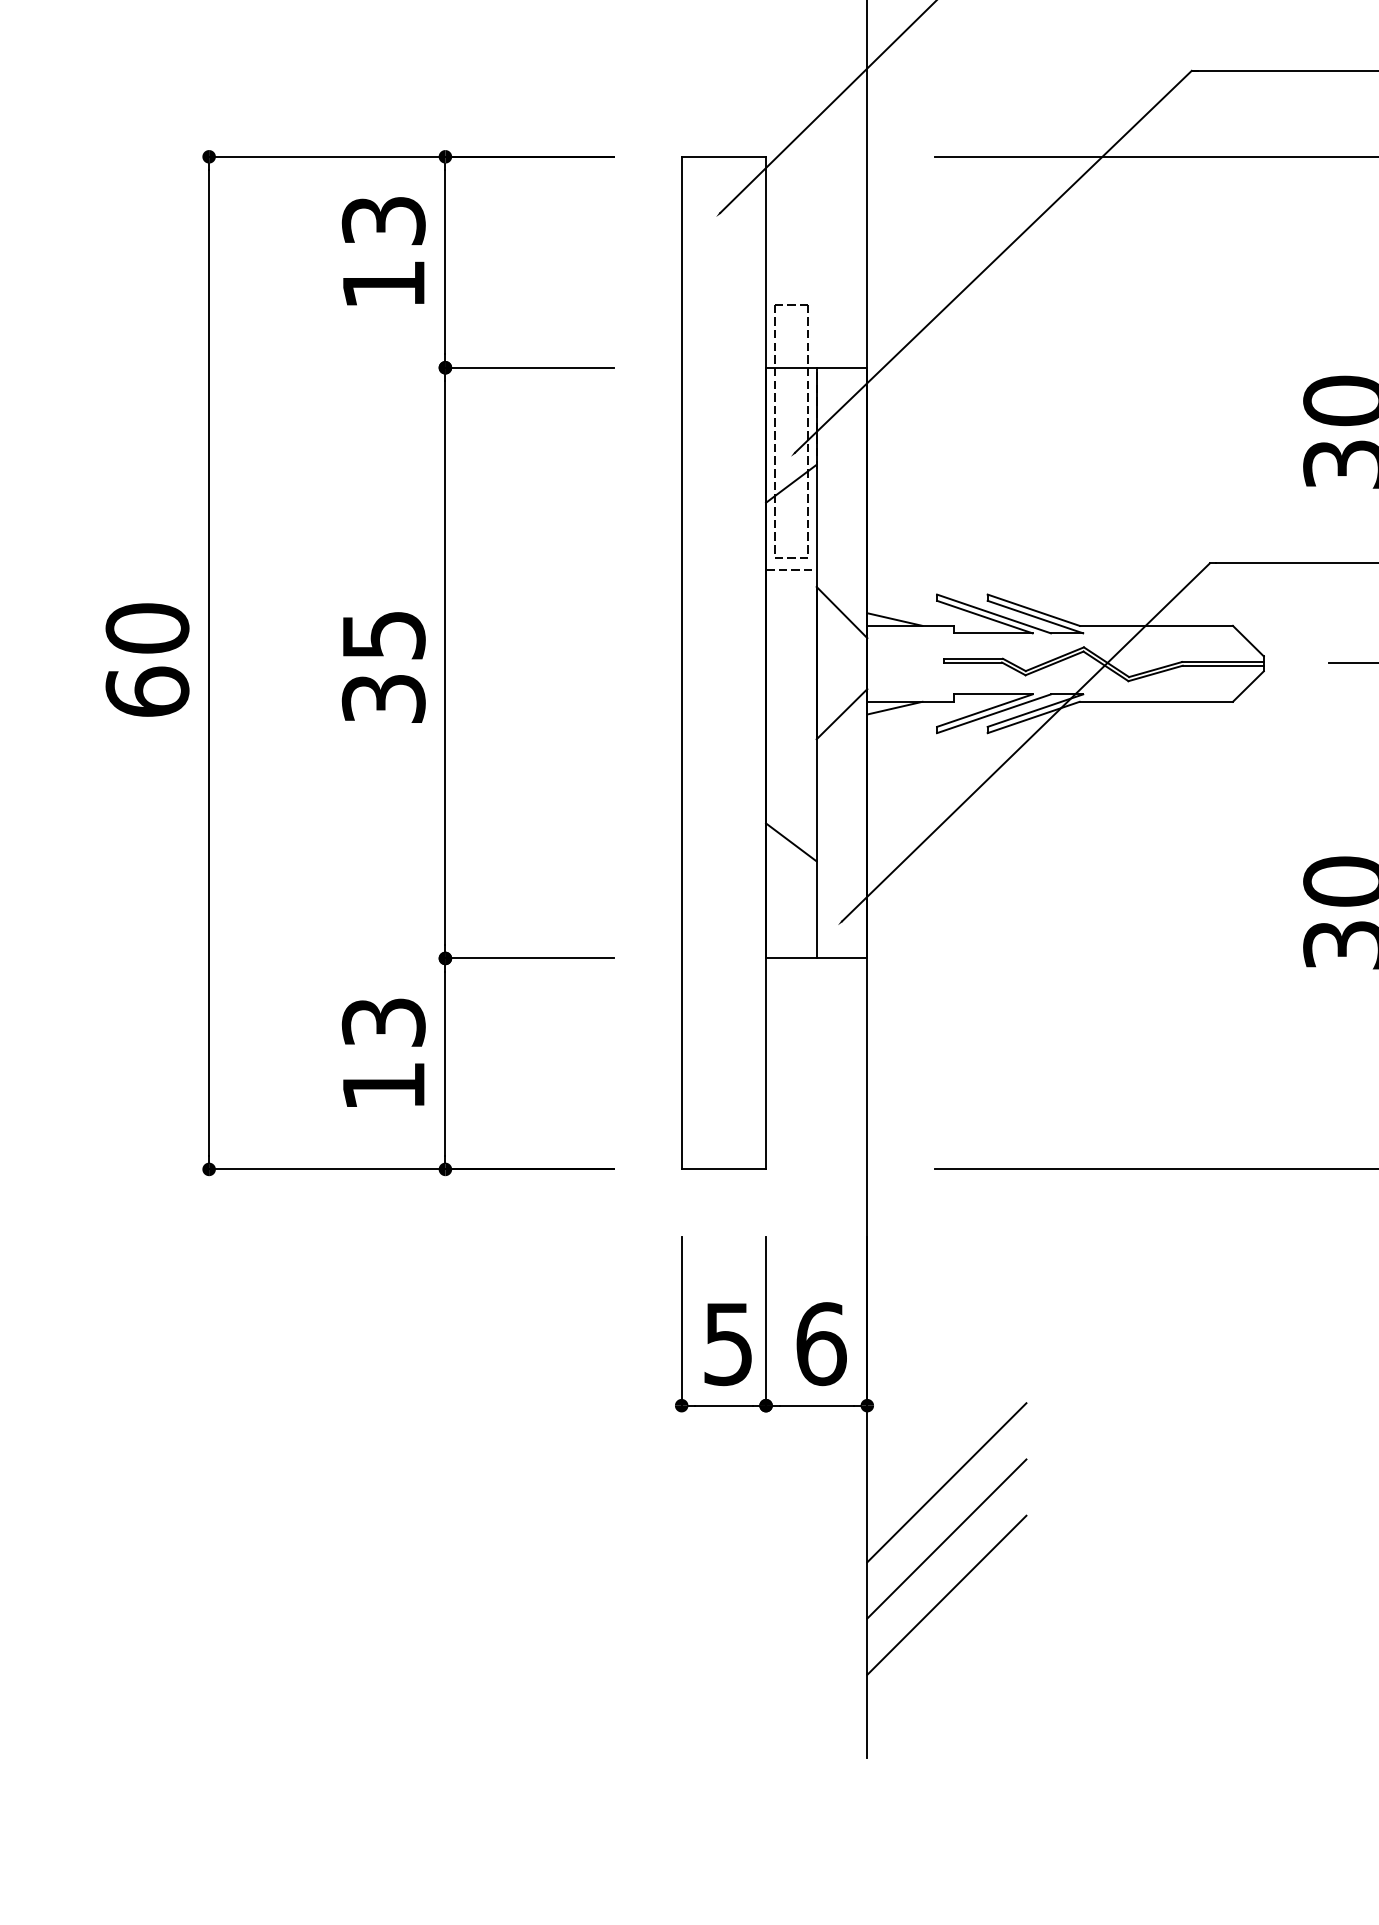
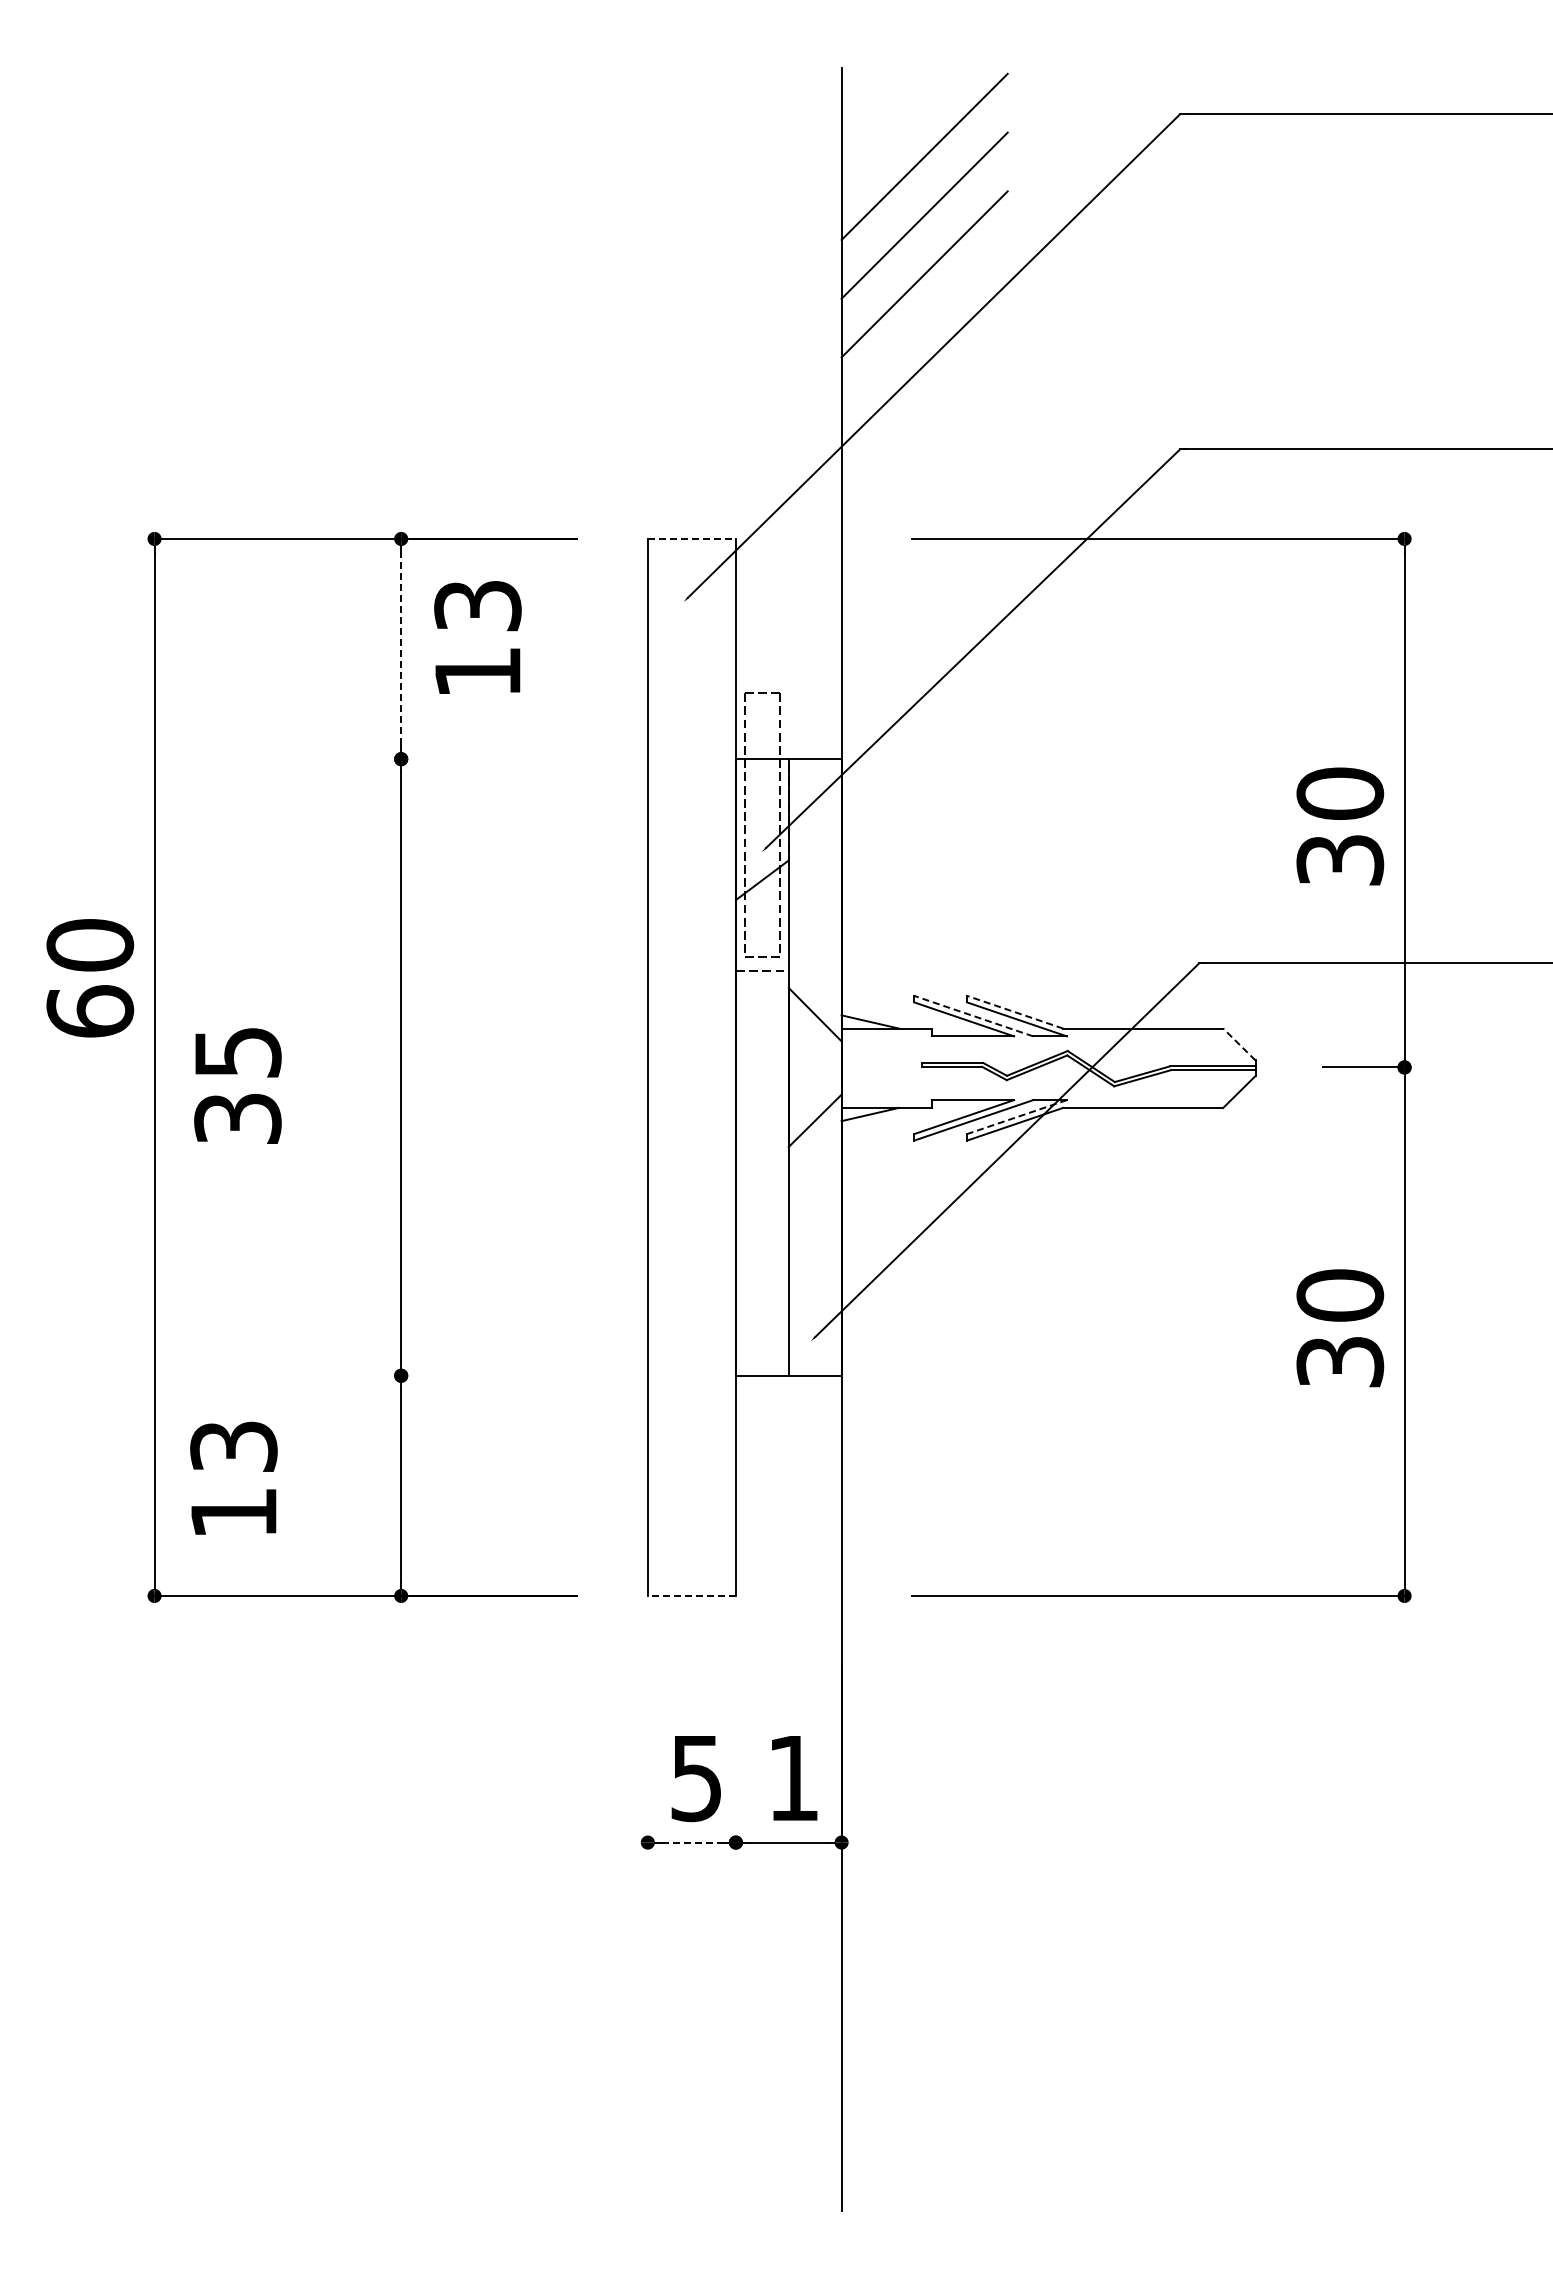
line: (724, 156) -> (692, 538), solid -> dashed
text: (383, 251) -> (477, 637), moved
line: (445, 261) -> (401, 648), solid -> dashed
line: (529, 368) -> (489, 759), removed
line: (1033, 610) -> (1015, 1012), solid -> dashed
line: (993, 614) -> (973, 1016), solid -> dashed
line: (1248, 641) -> (1239, 1044), solid -> dashed
text: (147, 660) -> (90, 978), moved
text: (383, 666) -> (237, 1085), moved
line: (1035, 711) -> (1017, 1117), solid -> dashed
line: (790, 842) -> (761, 1254), removed
line: (529, 958) -> (489, 1375), removed
text: (383, 1052) -> (233, 1477), moved
line: (723, 1168) -> (691, 1595), solid -> dashed
line: (681, 1321) -> (647, 1754), removed
line: (765, 1321) -> (735, 1754), removed
text: (822, 1344) -> (794, 1778), 6 -> 1
line: (723, 1405) -> (691, 1842), solid -> dashed
line: (946, 1483) -> (924, 1923), removed
line: (946, 1538) -> (924, 1981), removed
line: (946, 1595) -> (924, 2040), removed

